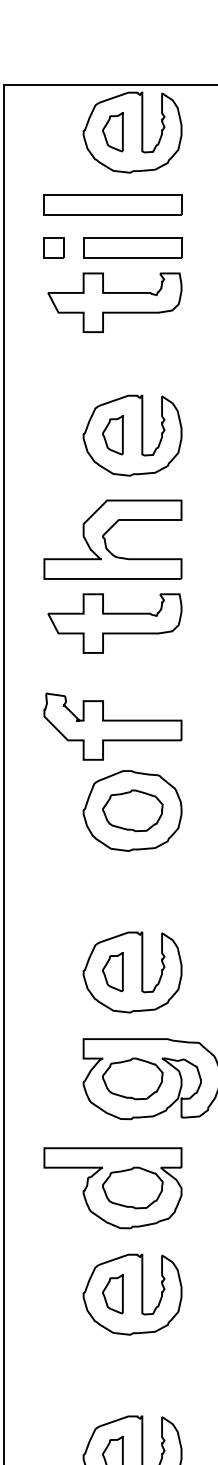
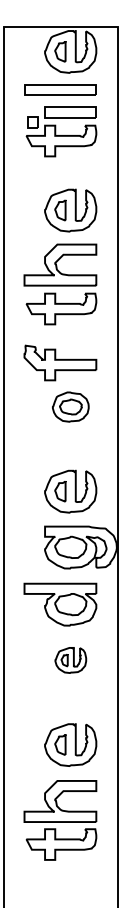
part: (53, 248) -> (32, 122), moved
part: (132, 809) -> (70, 406), size x0.7
part: (132, 1294) -> (70, 660), size x0.6

